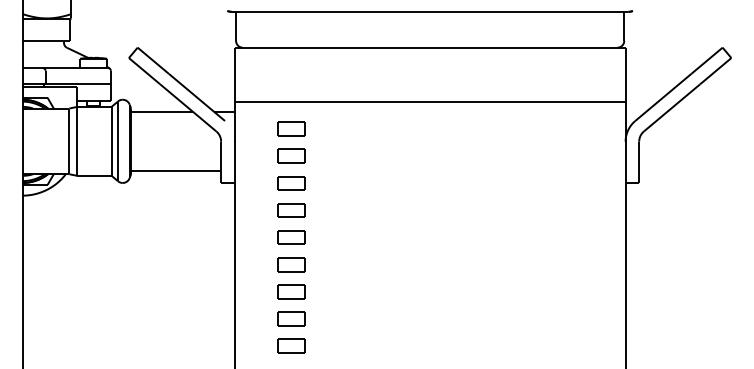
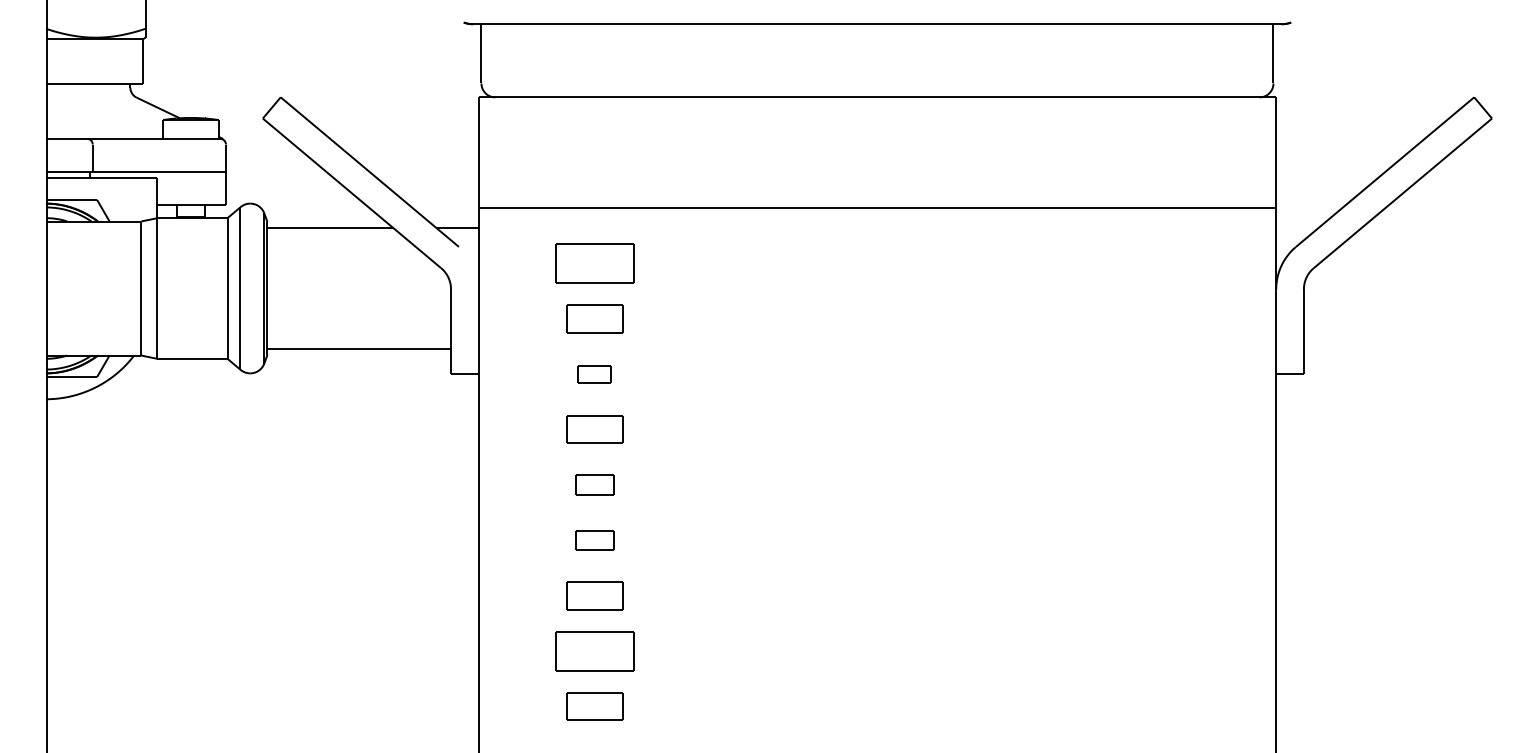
part: (291, 128) -> (594, 262), size x1.4
part: (291, 183) -> (594, 374), size x0.6
part: (291, 237) -> (594, 484), size x0.7
part: (291, 264) -> (594, 539), size x0.7
part: (291, 318) -> (594, 649), size x1.4

